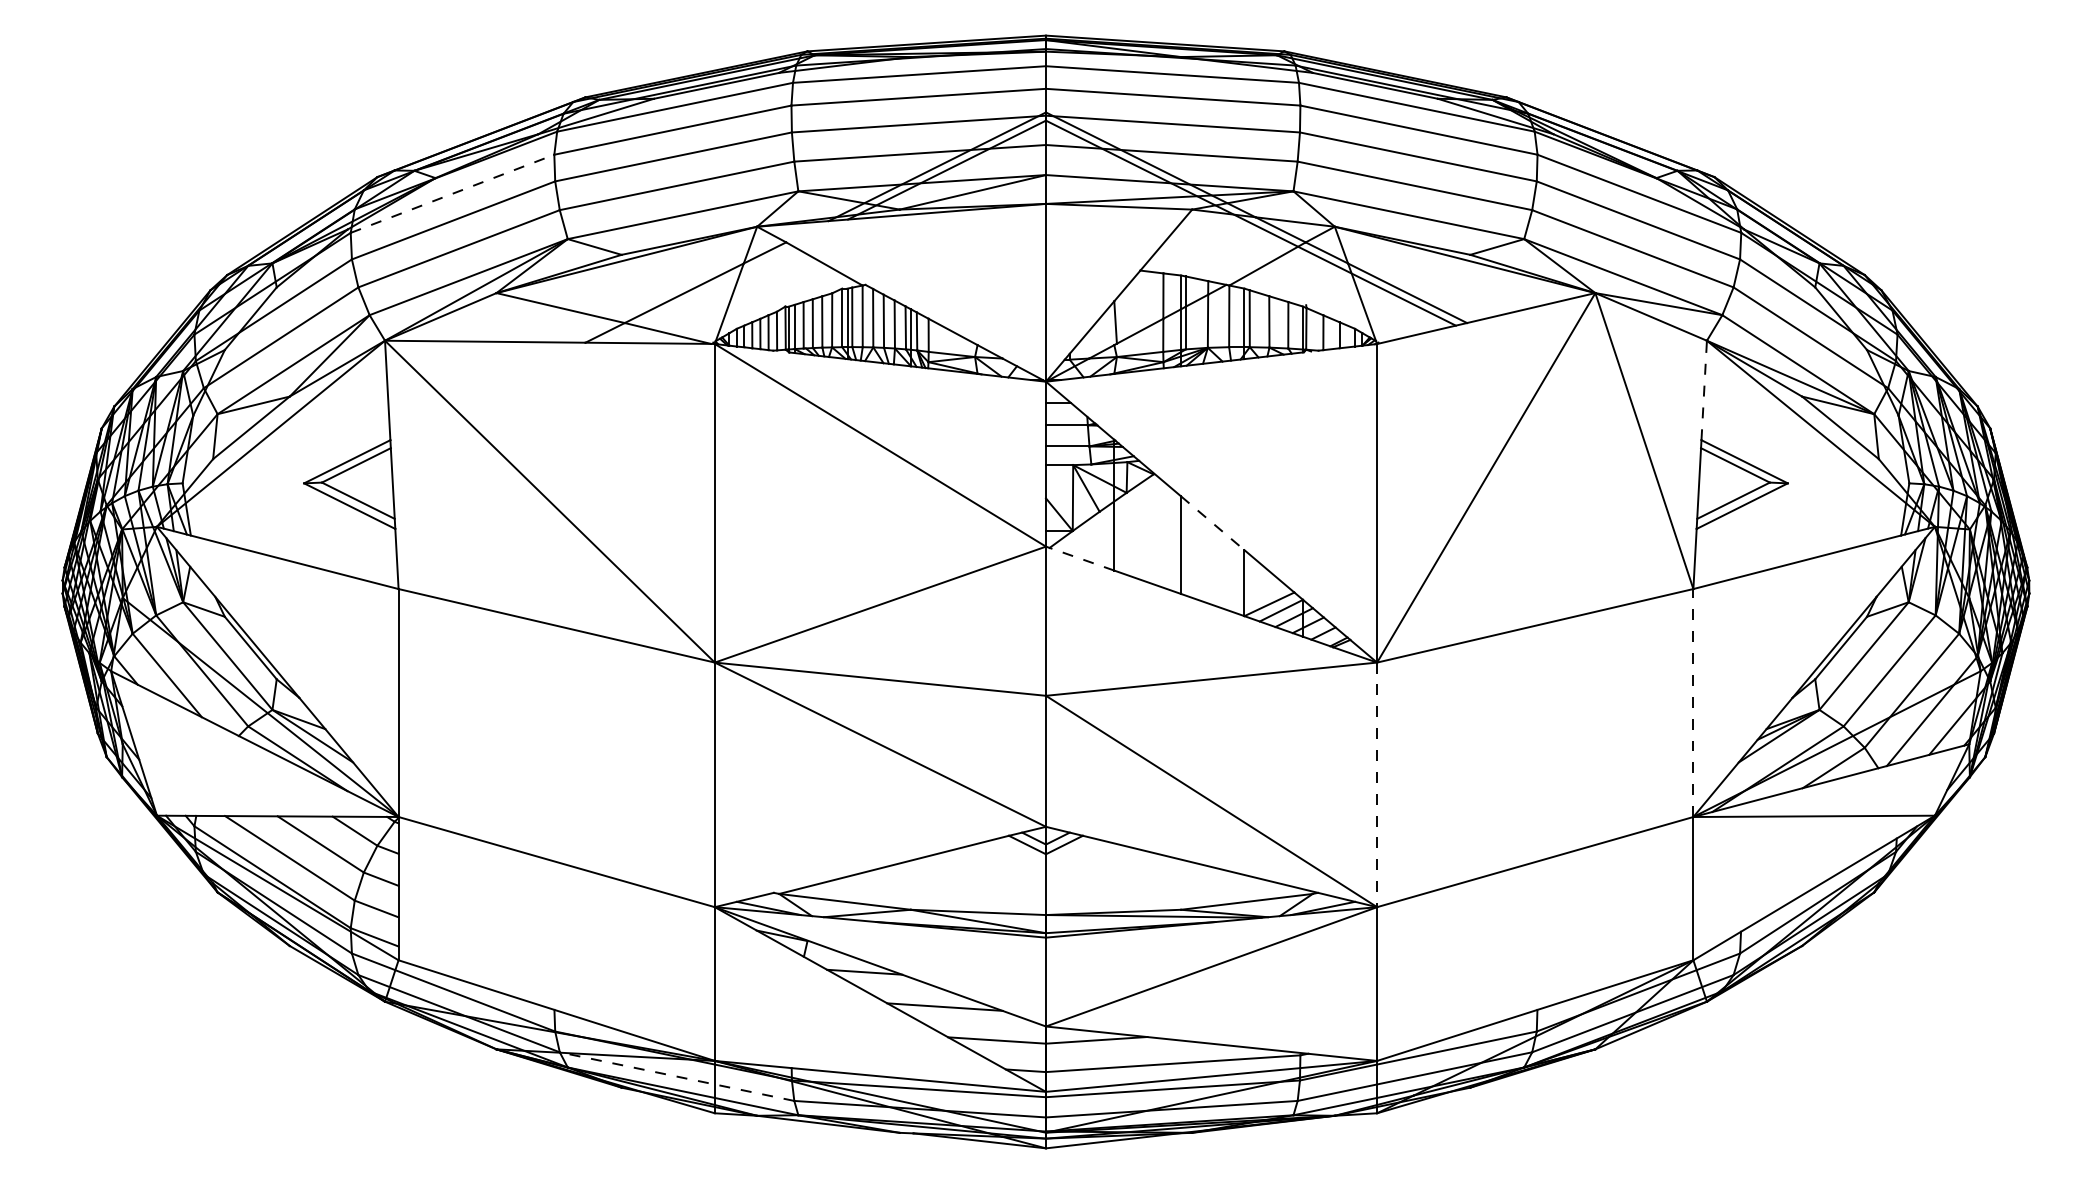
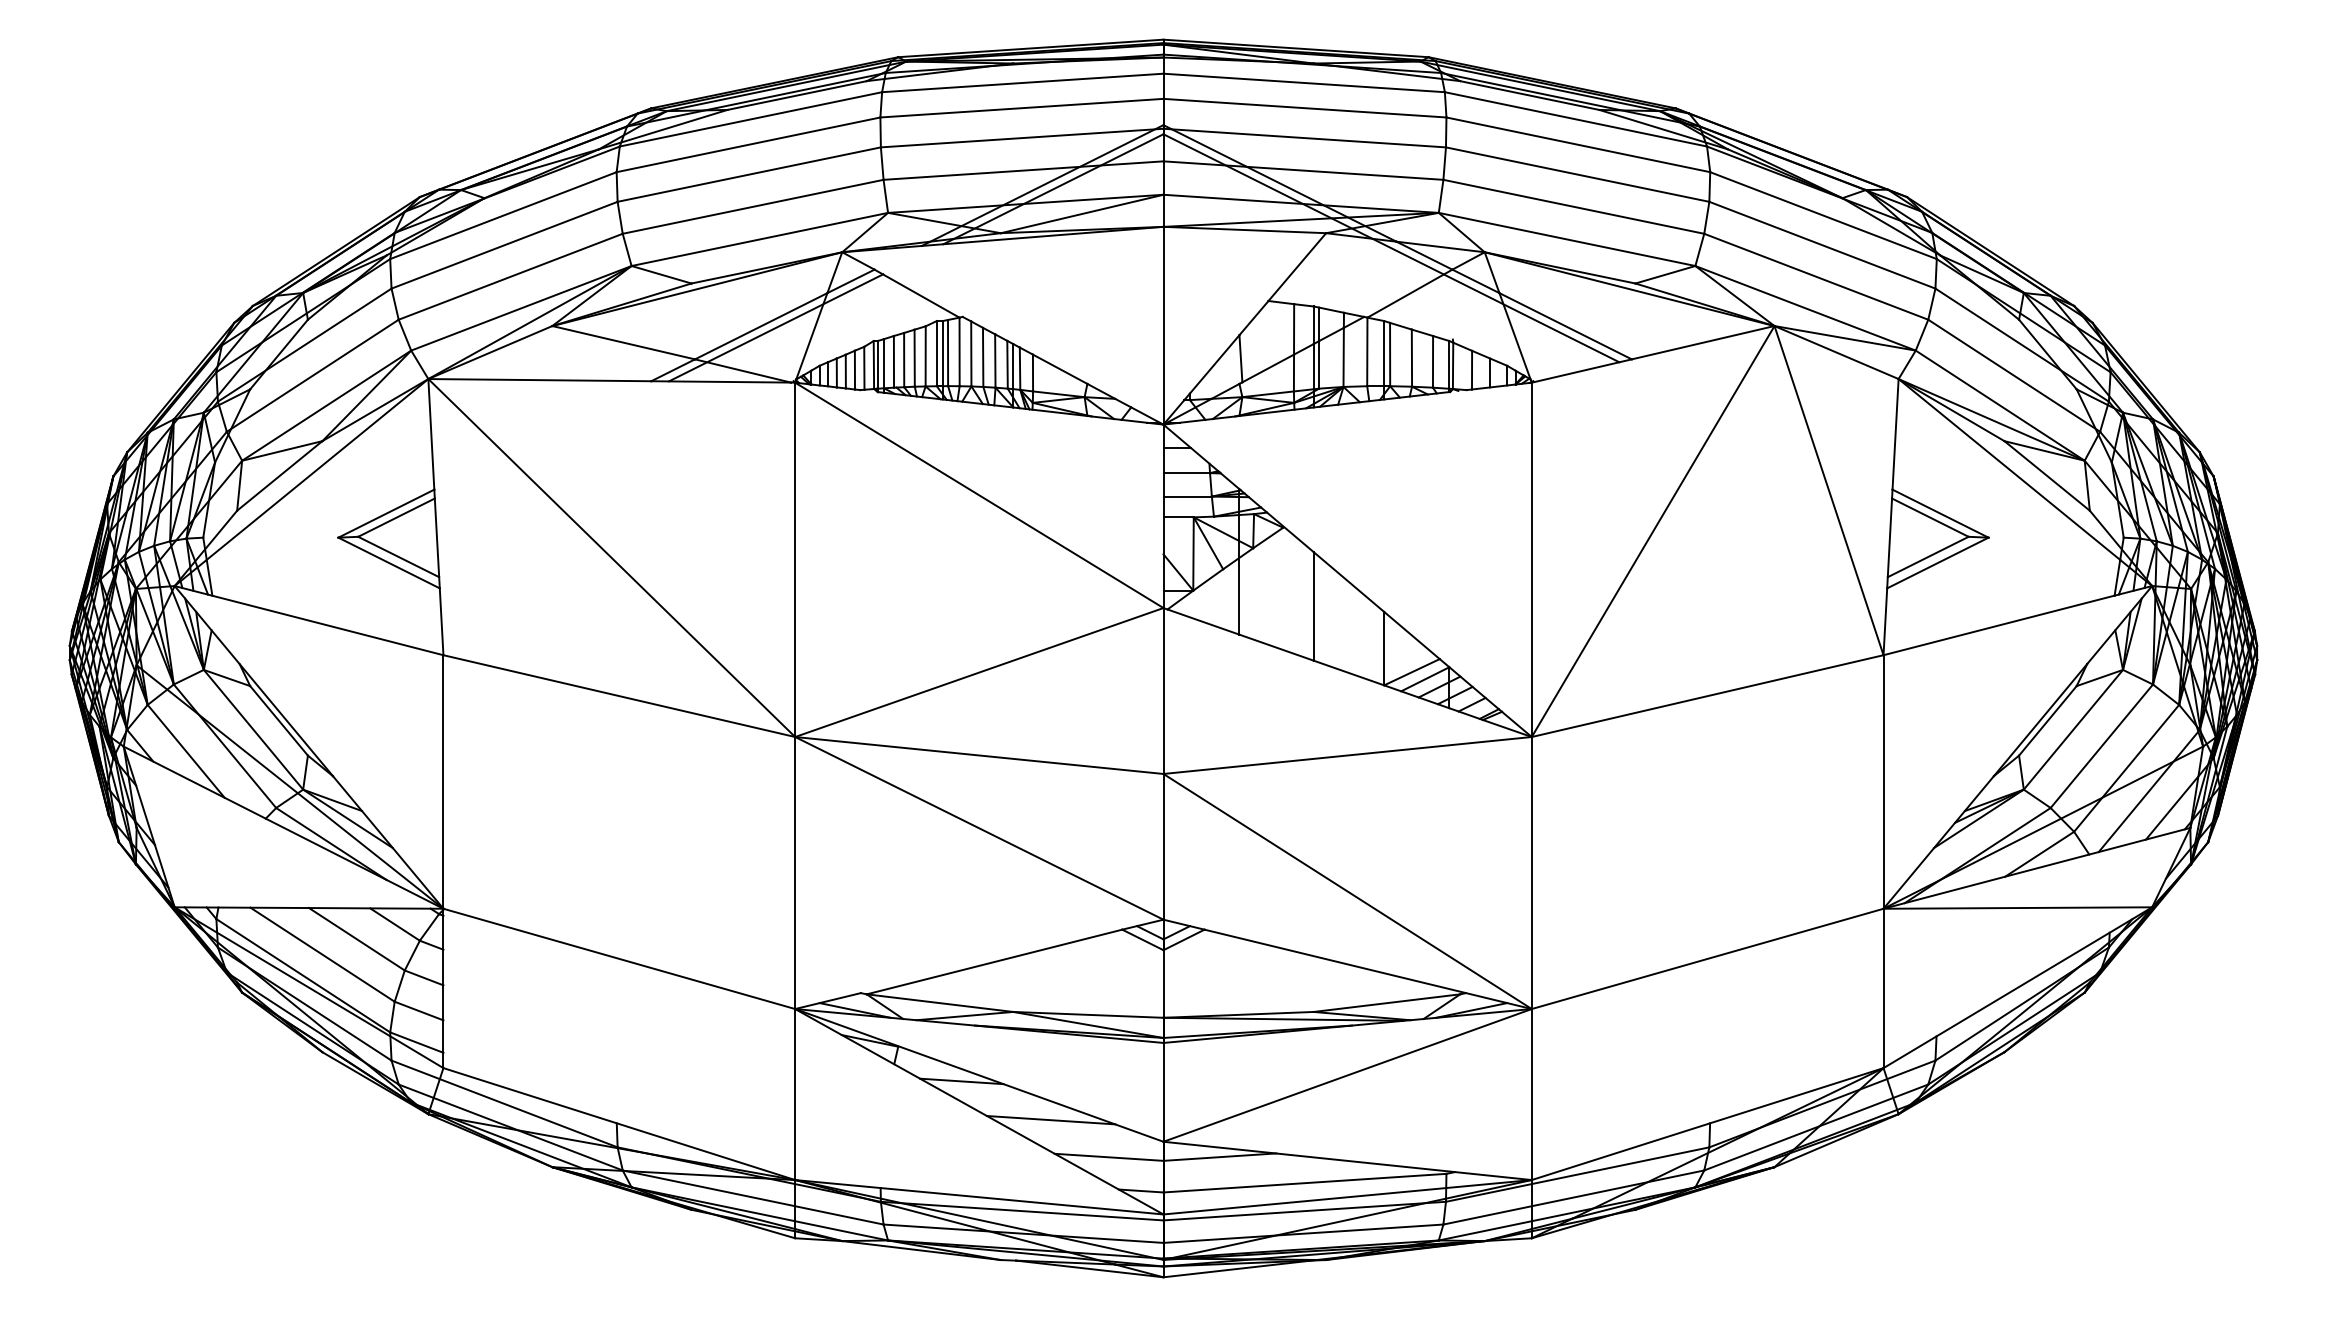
line: (452, 193) -> (503, 215), dashed -> solid
line: (698, 294) -> (776, 327), added
line: (1704, 389) -> (1895, 433), dashed -> solid
line: (1213, 523) -> (1349, 582), dashed -> solid
line: (1080, 558) -> (1201, 621), dashed -> solid
line: (1693, 702) -> (1883, 781), dashed -> solid
line: (1376, 785) -> (1531, 873), dashed -> solid
line: (676, 1076) -> (752, 1197), dashed -> solid

